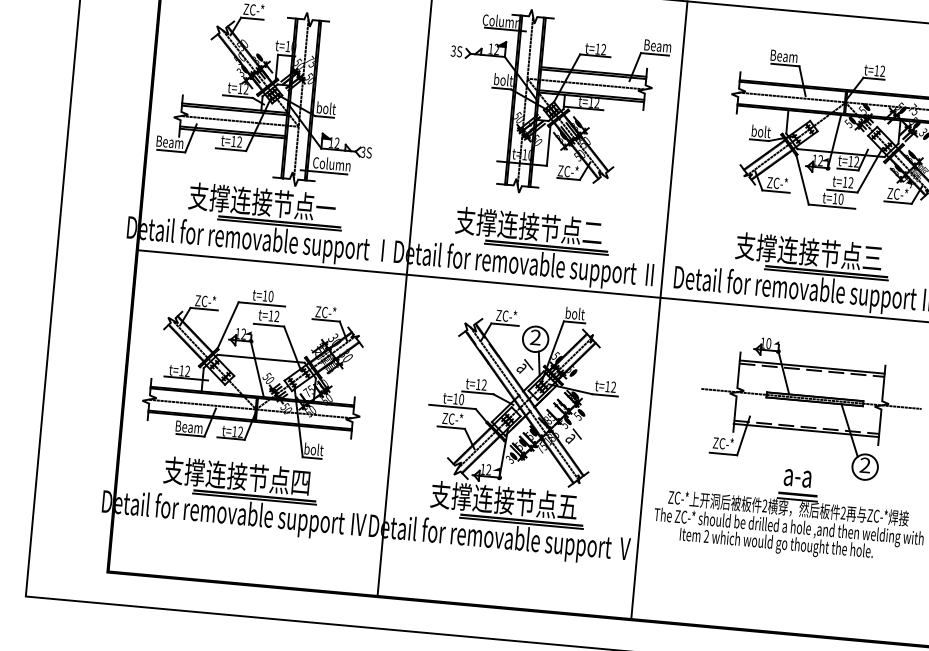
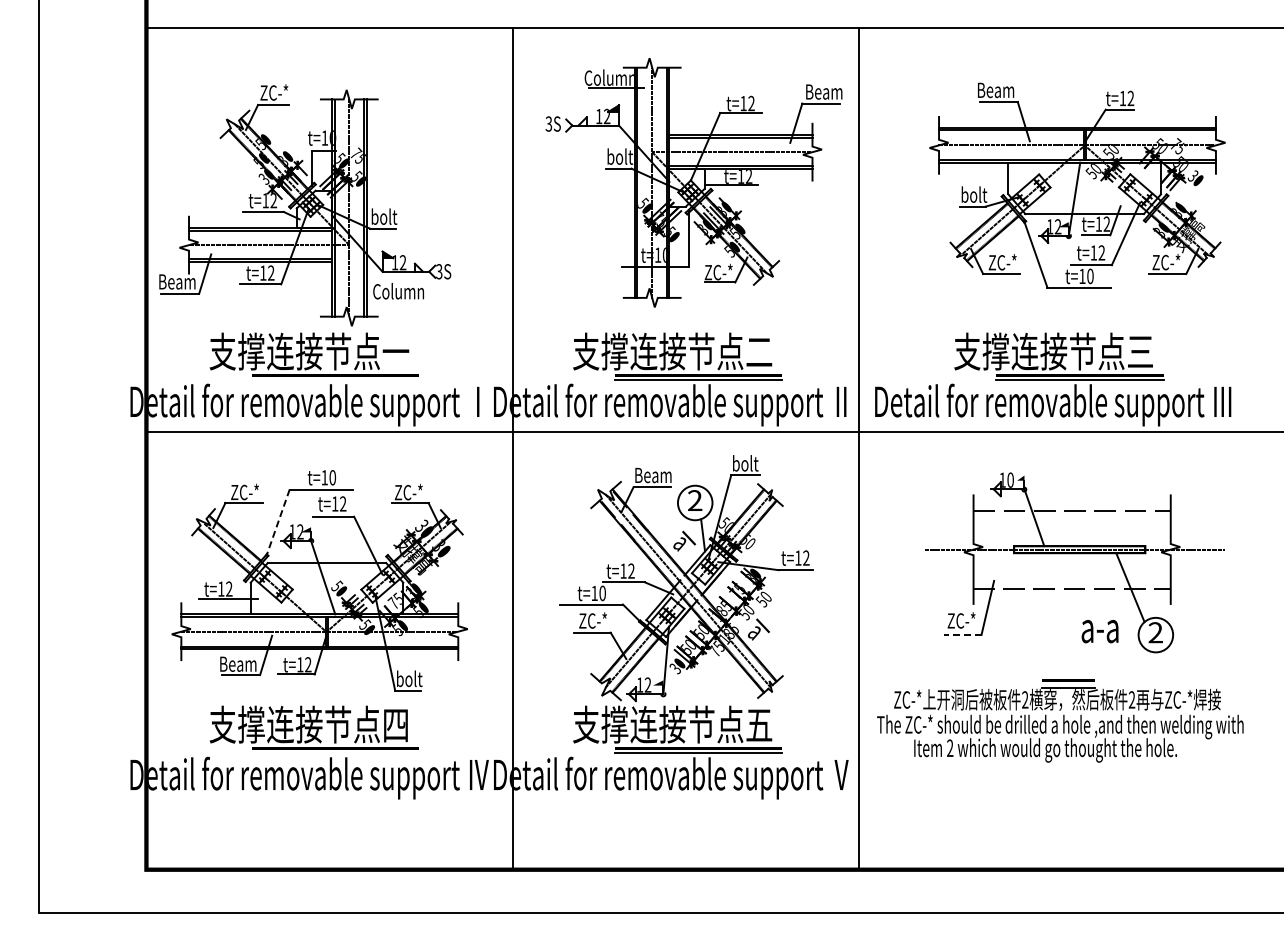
line: (323, 172) -> (388, 303), removed
line: (279, 225) -> (335, 380), removed
text: (506, 315) -> (653, 474), ZC-* -> Beam
line: (227, 326) -> (277, 523), solid -> dashed
line: (811, 367) -> (1071, 506), removed
line: (806, 430) -> (1071, 592), removed
line: (723, 453) -> (962, 634), solid -> dashed
text: (797, 478) -> (1099, 631), moved
line: (254, 499) -> (335, 753), removed

